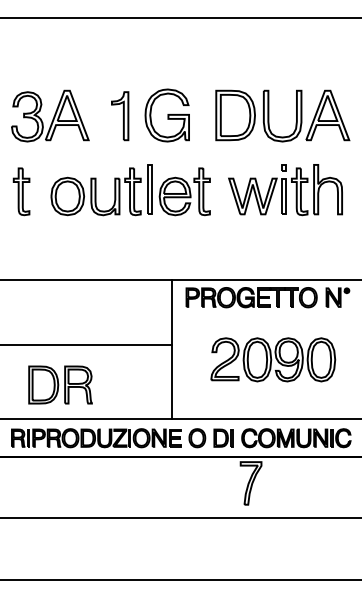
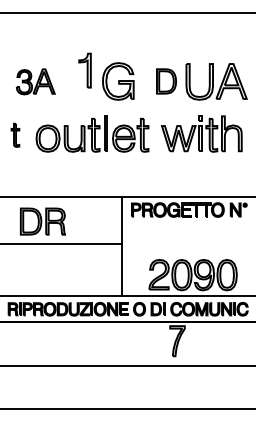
part: (50, 115) -> (35, 81), size x0.7
part: (235, 115) -> (166, 81), size x0.7
part: (120, 116) -> (85, 70), moved
part: (21, 191) -> (15, 135), size x0.7
part: (273, 359) -> (193, 274), moved
part: (60, 384) -> (42, 221), moved

